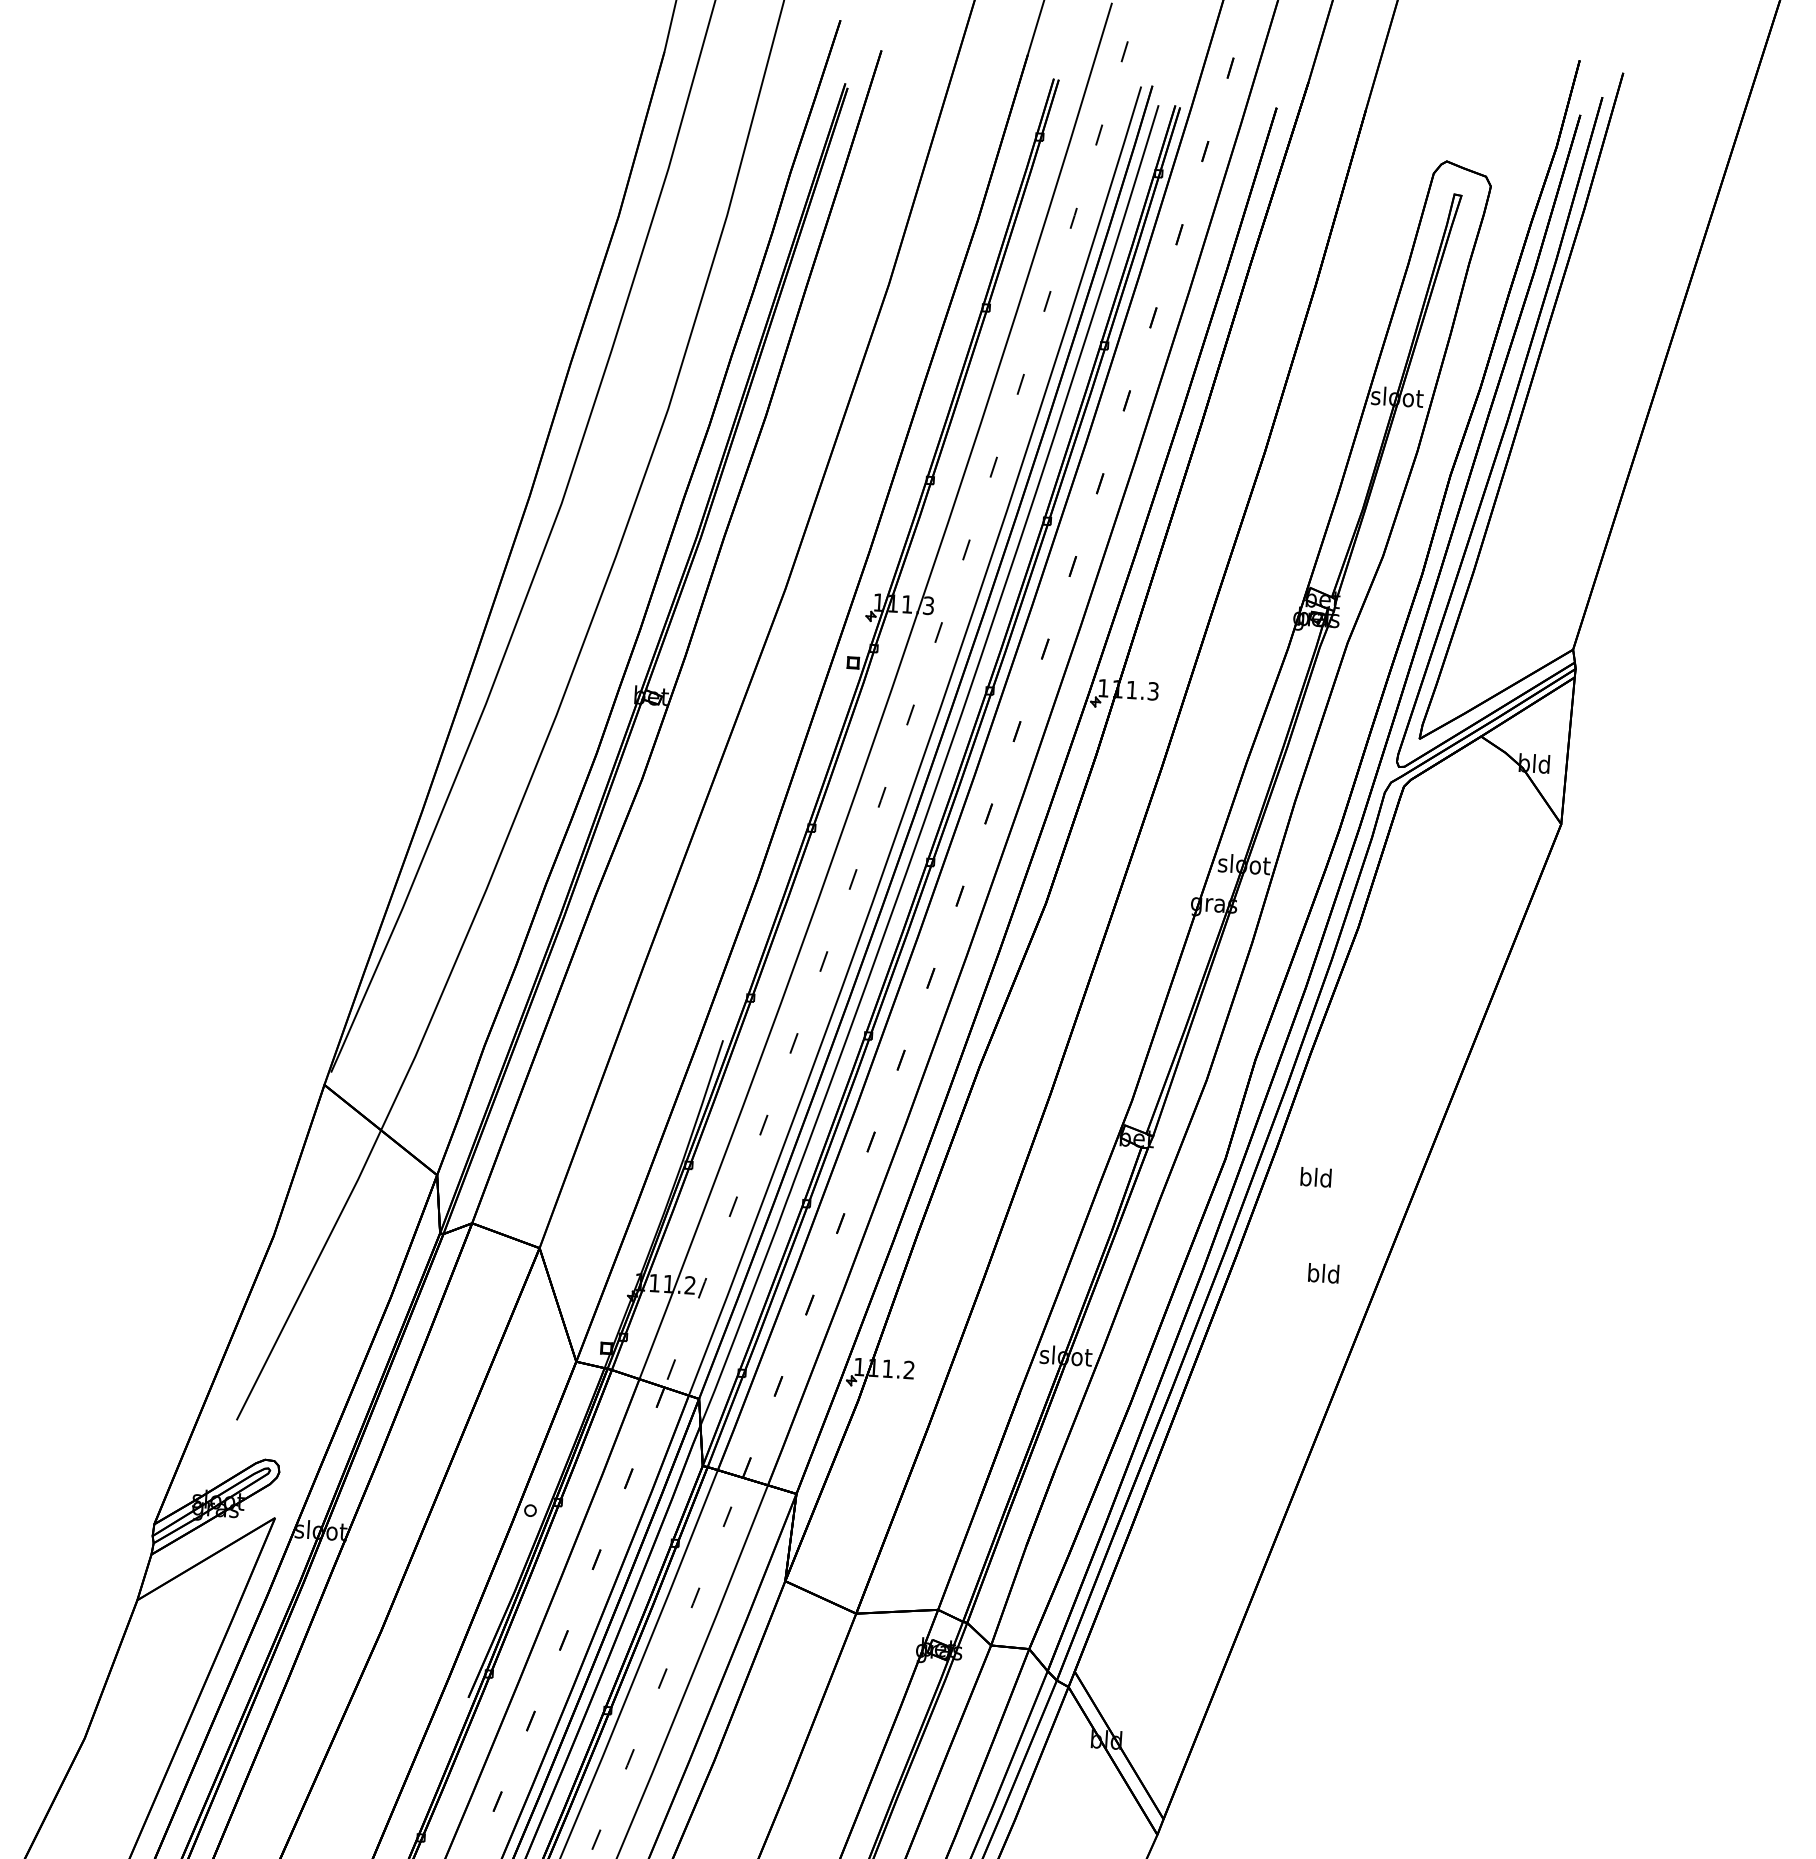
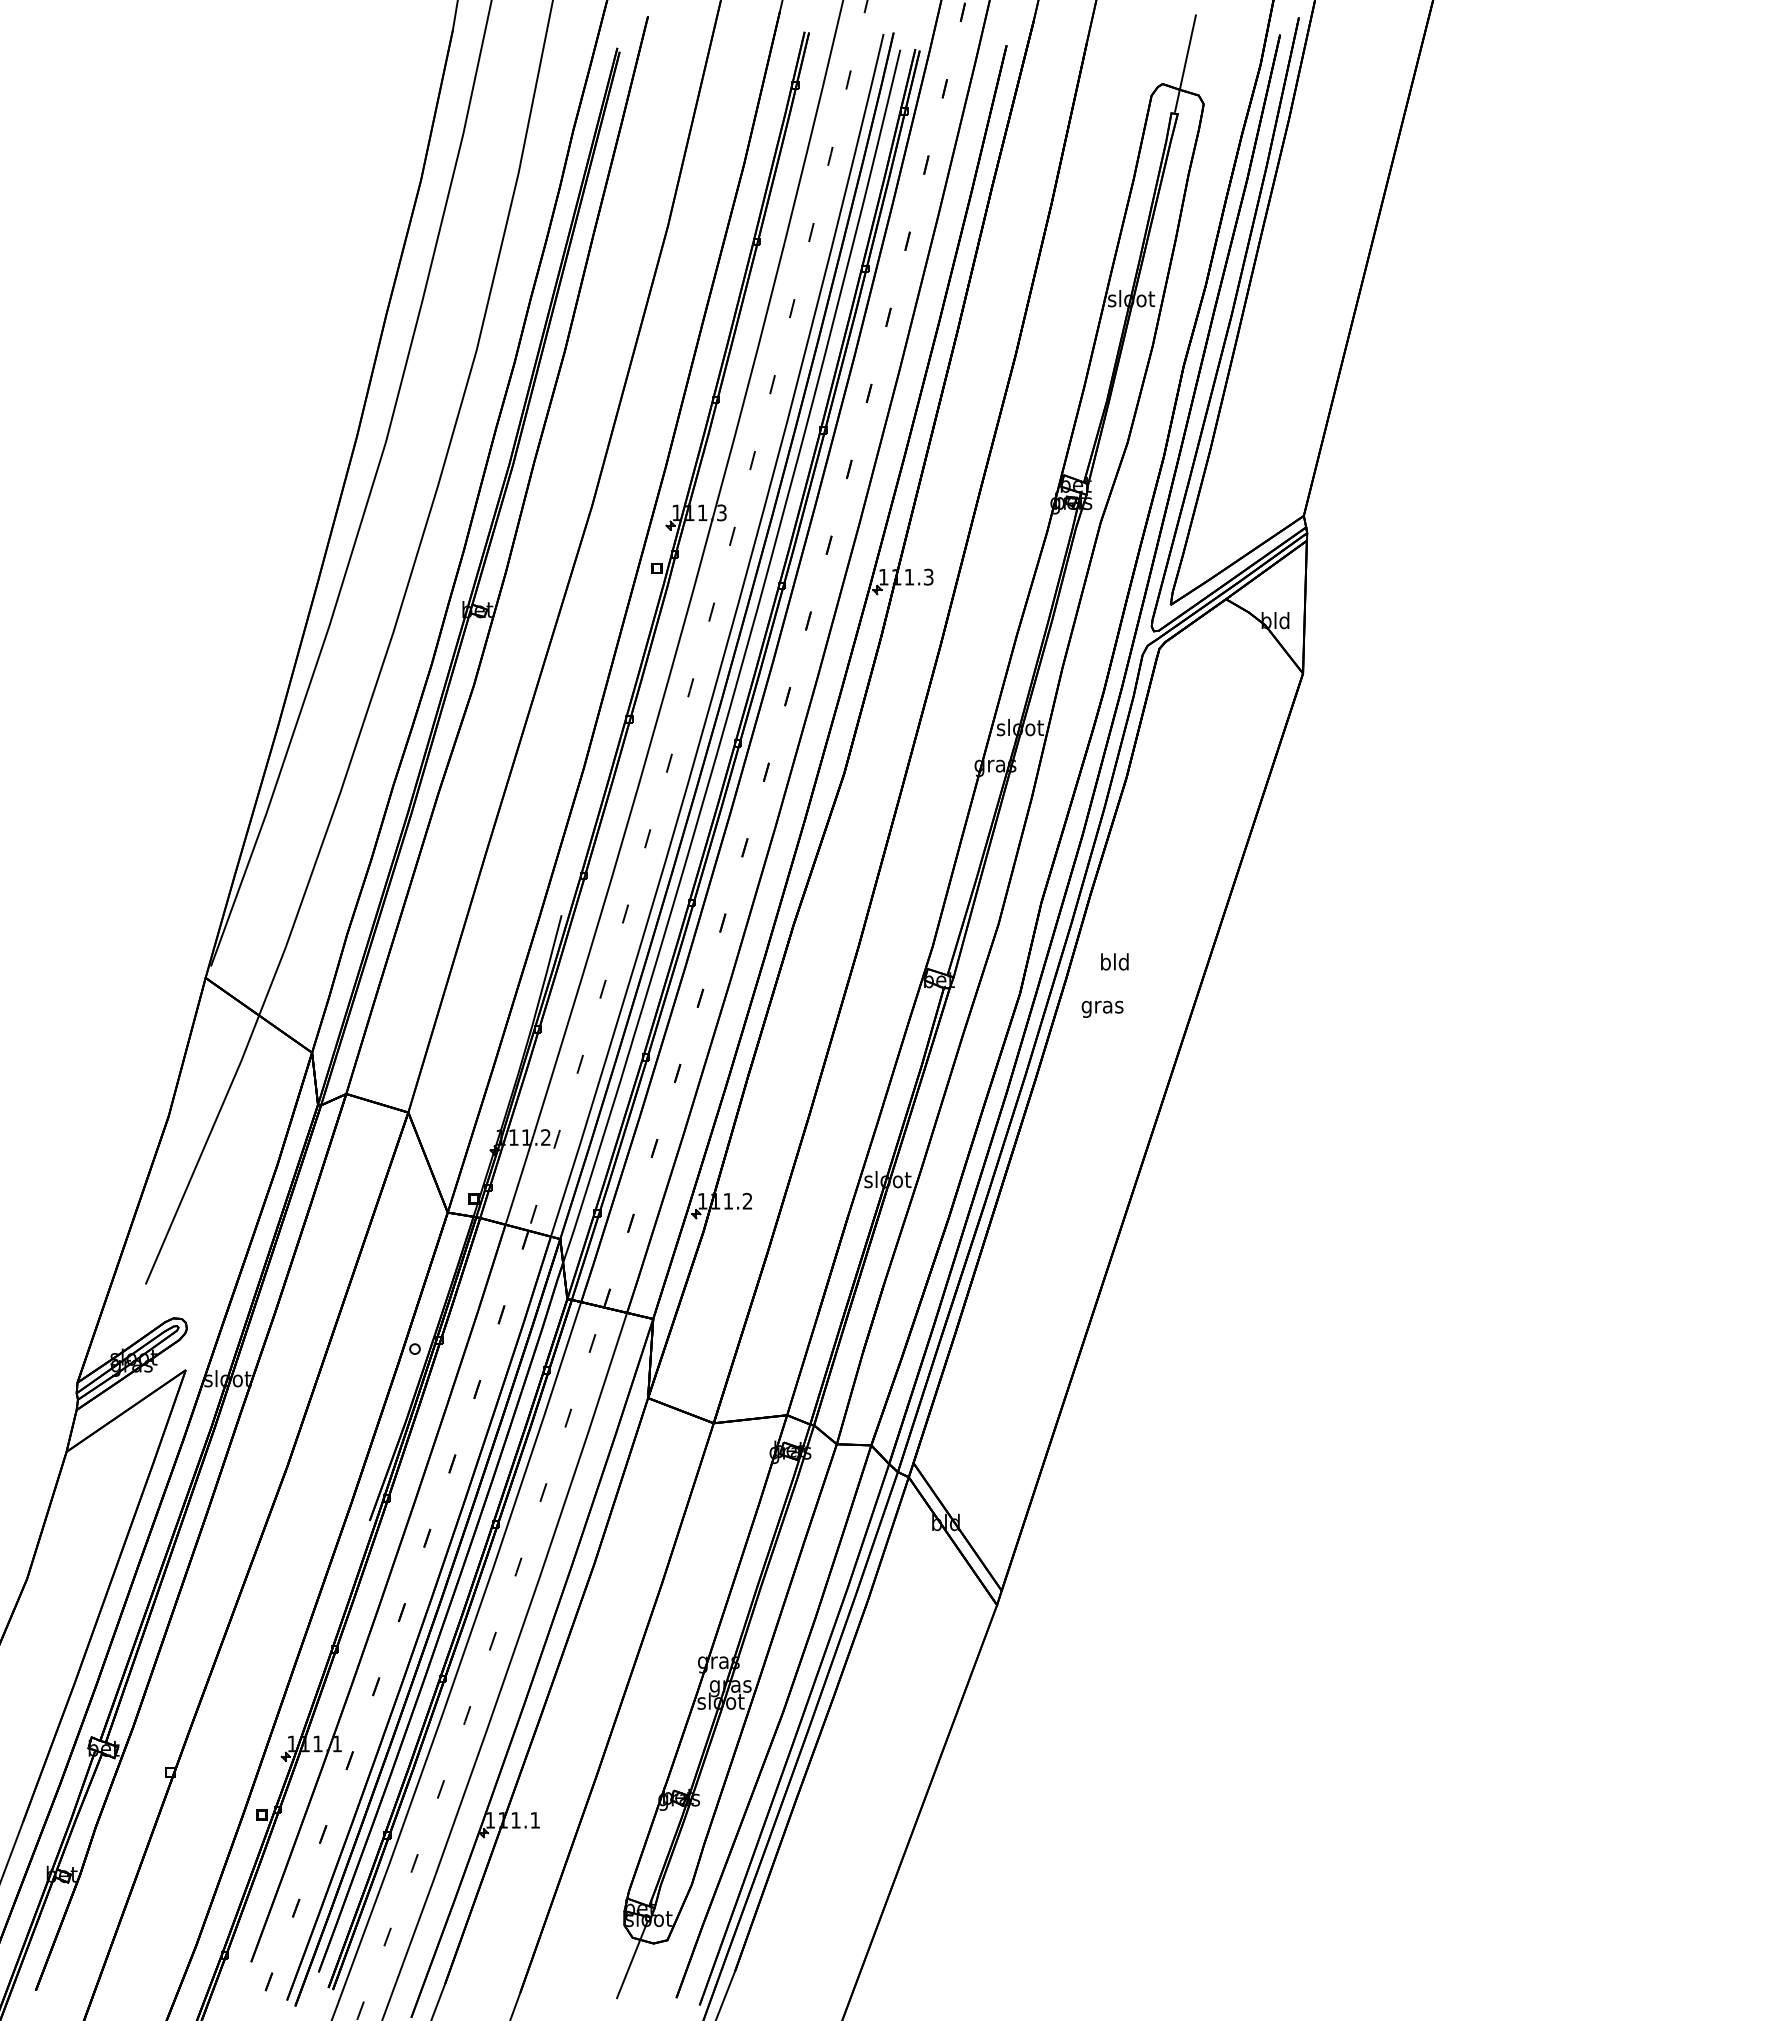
line: (1473, 140) -> (1185, 63), added
text: (1315, 1179) -> (1102, 1006), bld -> gras
text: (1323, 1272) -> (1114, 961), moved

